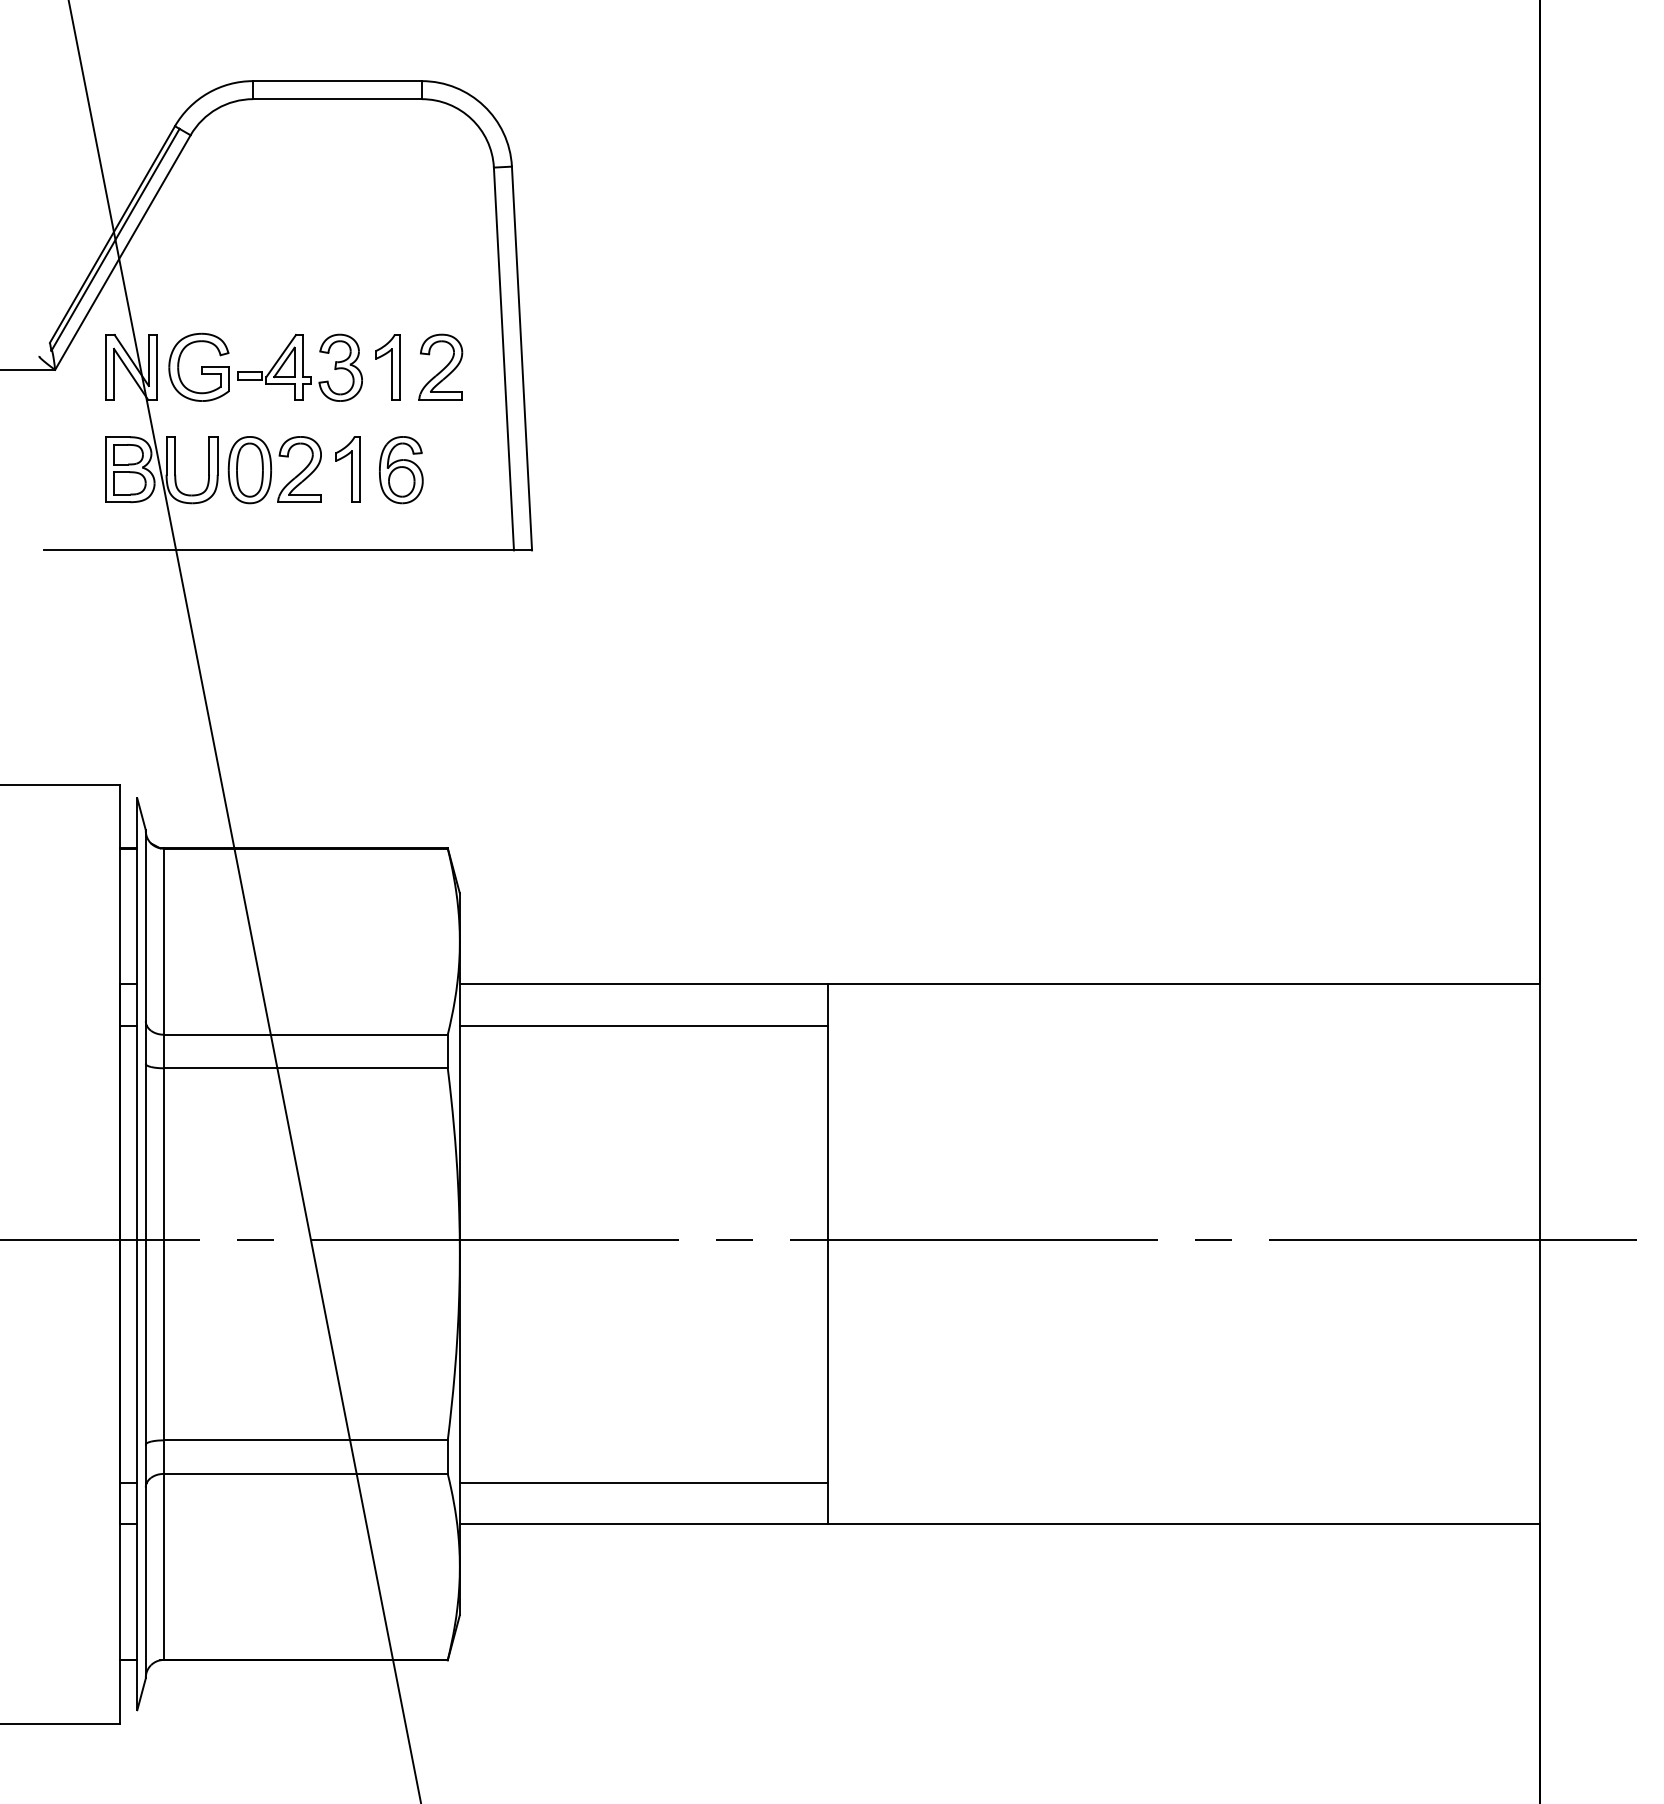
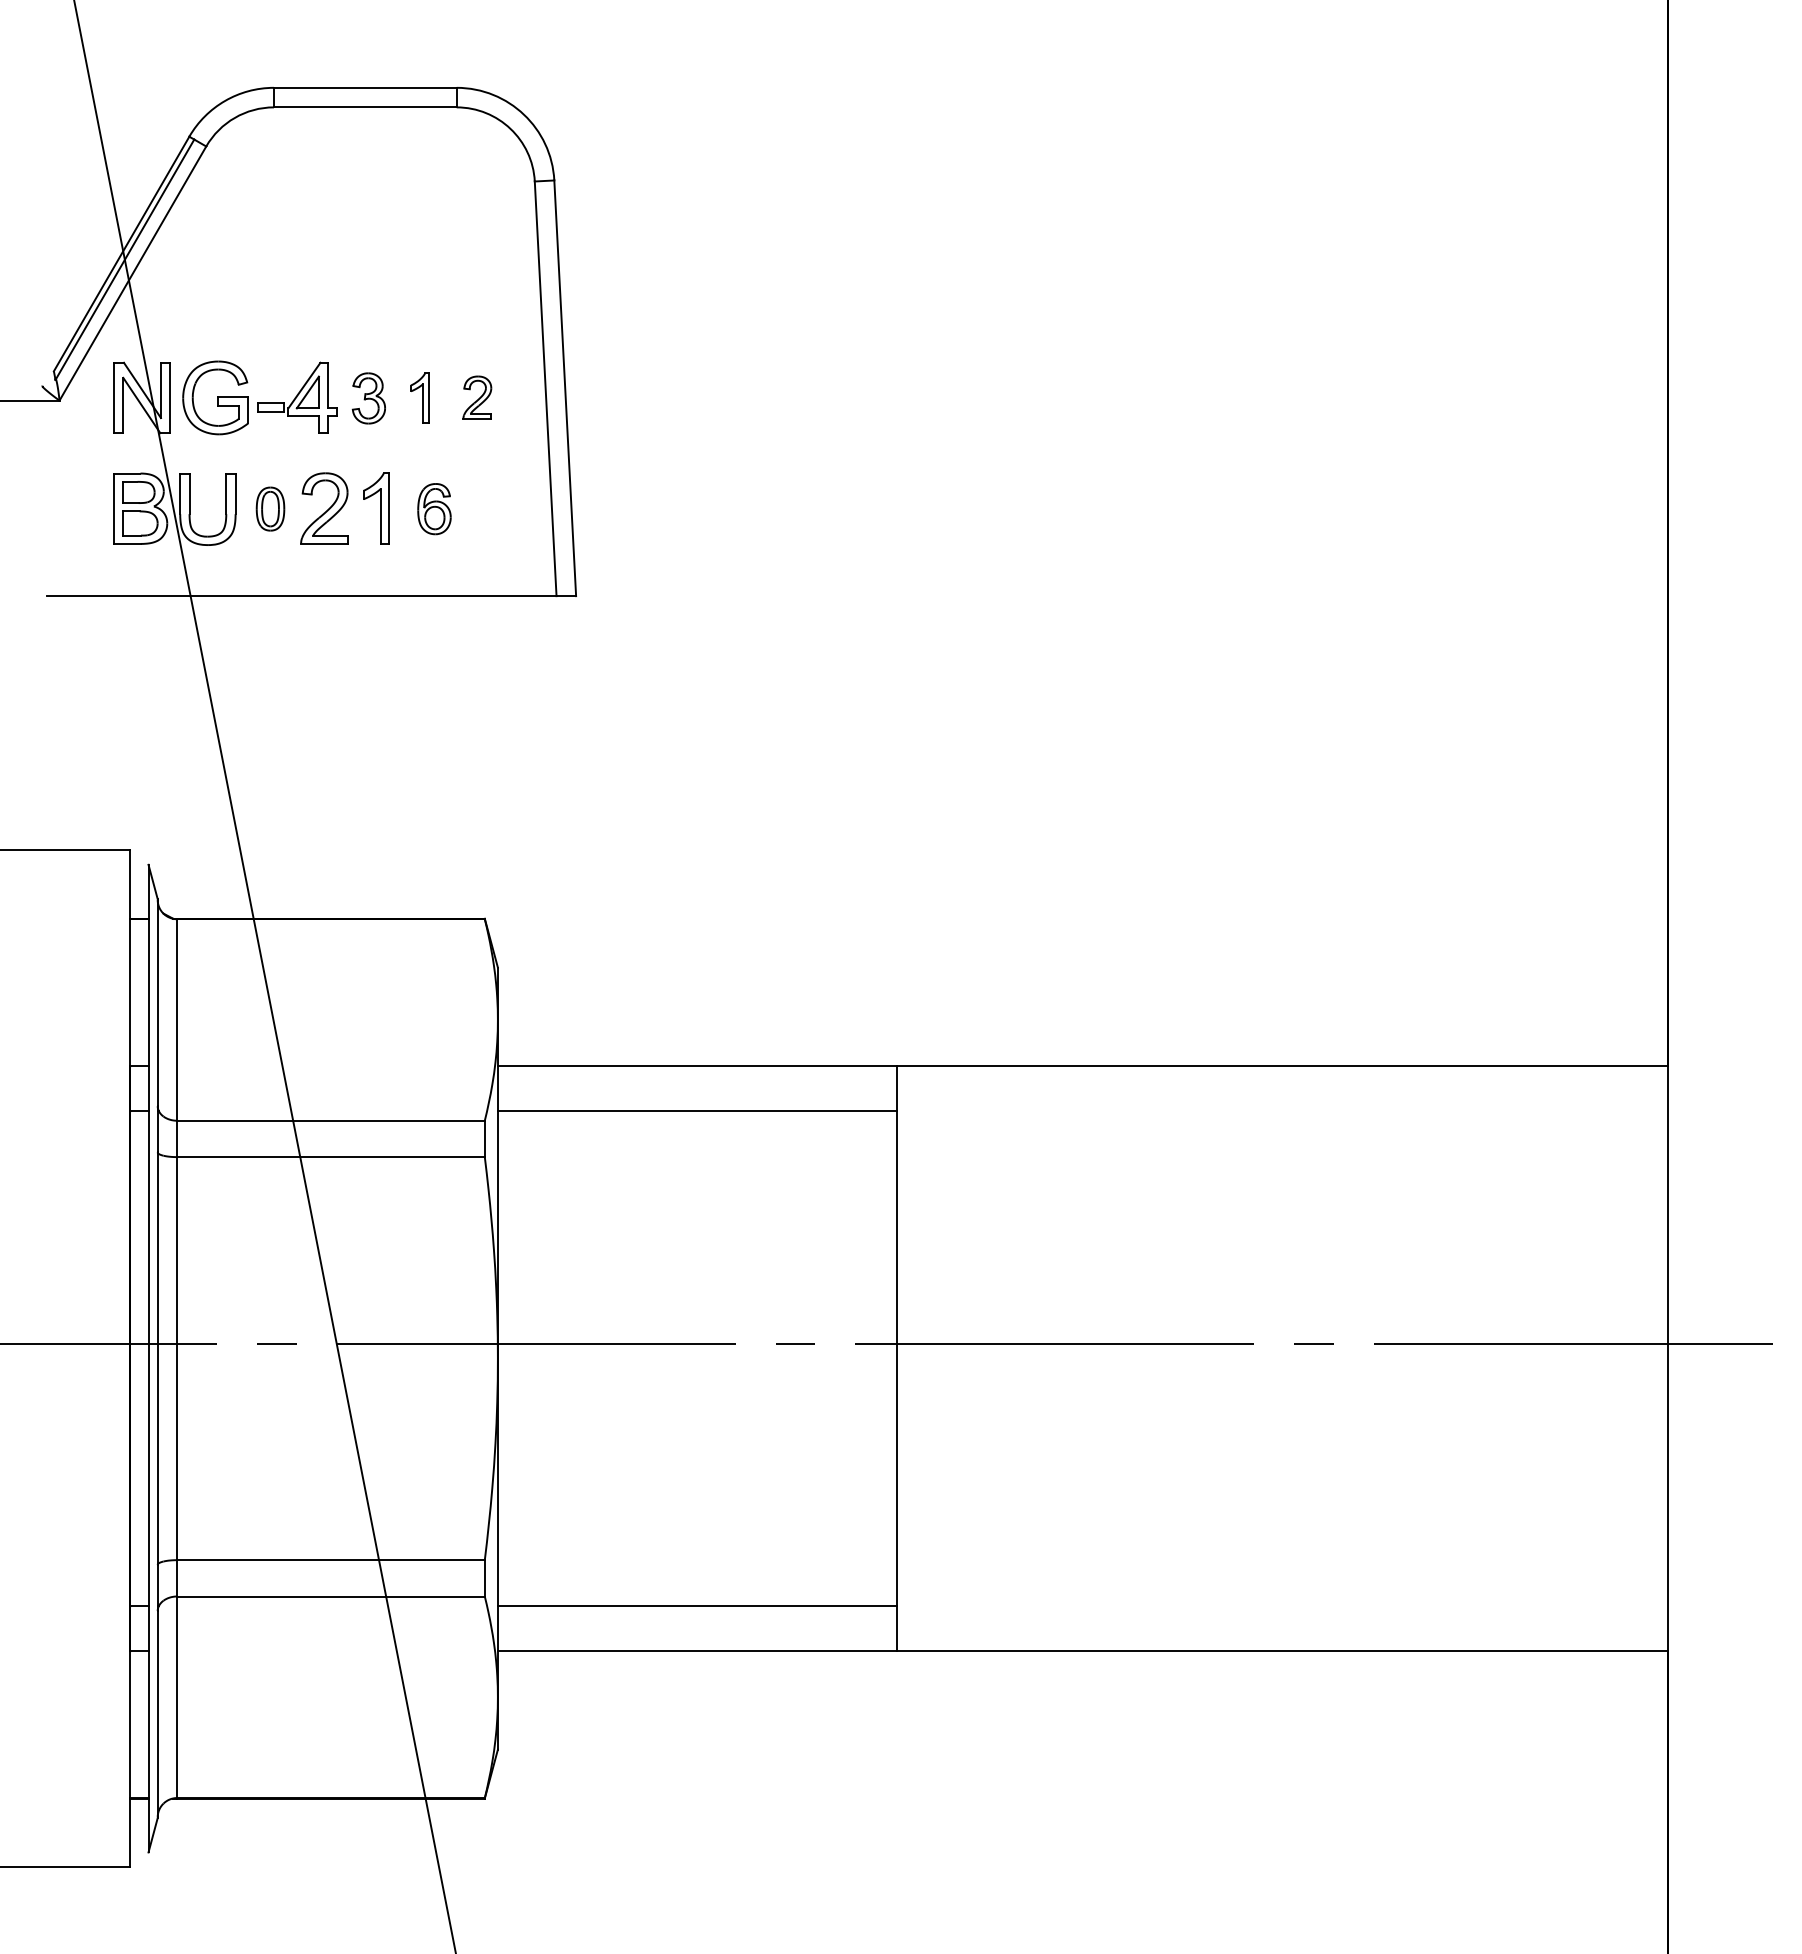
part: (340, 367) -> (368, 398), size x0.7
part: (387, 367) -> (419, 397), size x0.7
part: (441, 367) -> (477, 397), size x0.6
part: (249, 469) -> (270, 508), size x0.6
part: (401, 469) -> (434, 508), size x0.7

